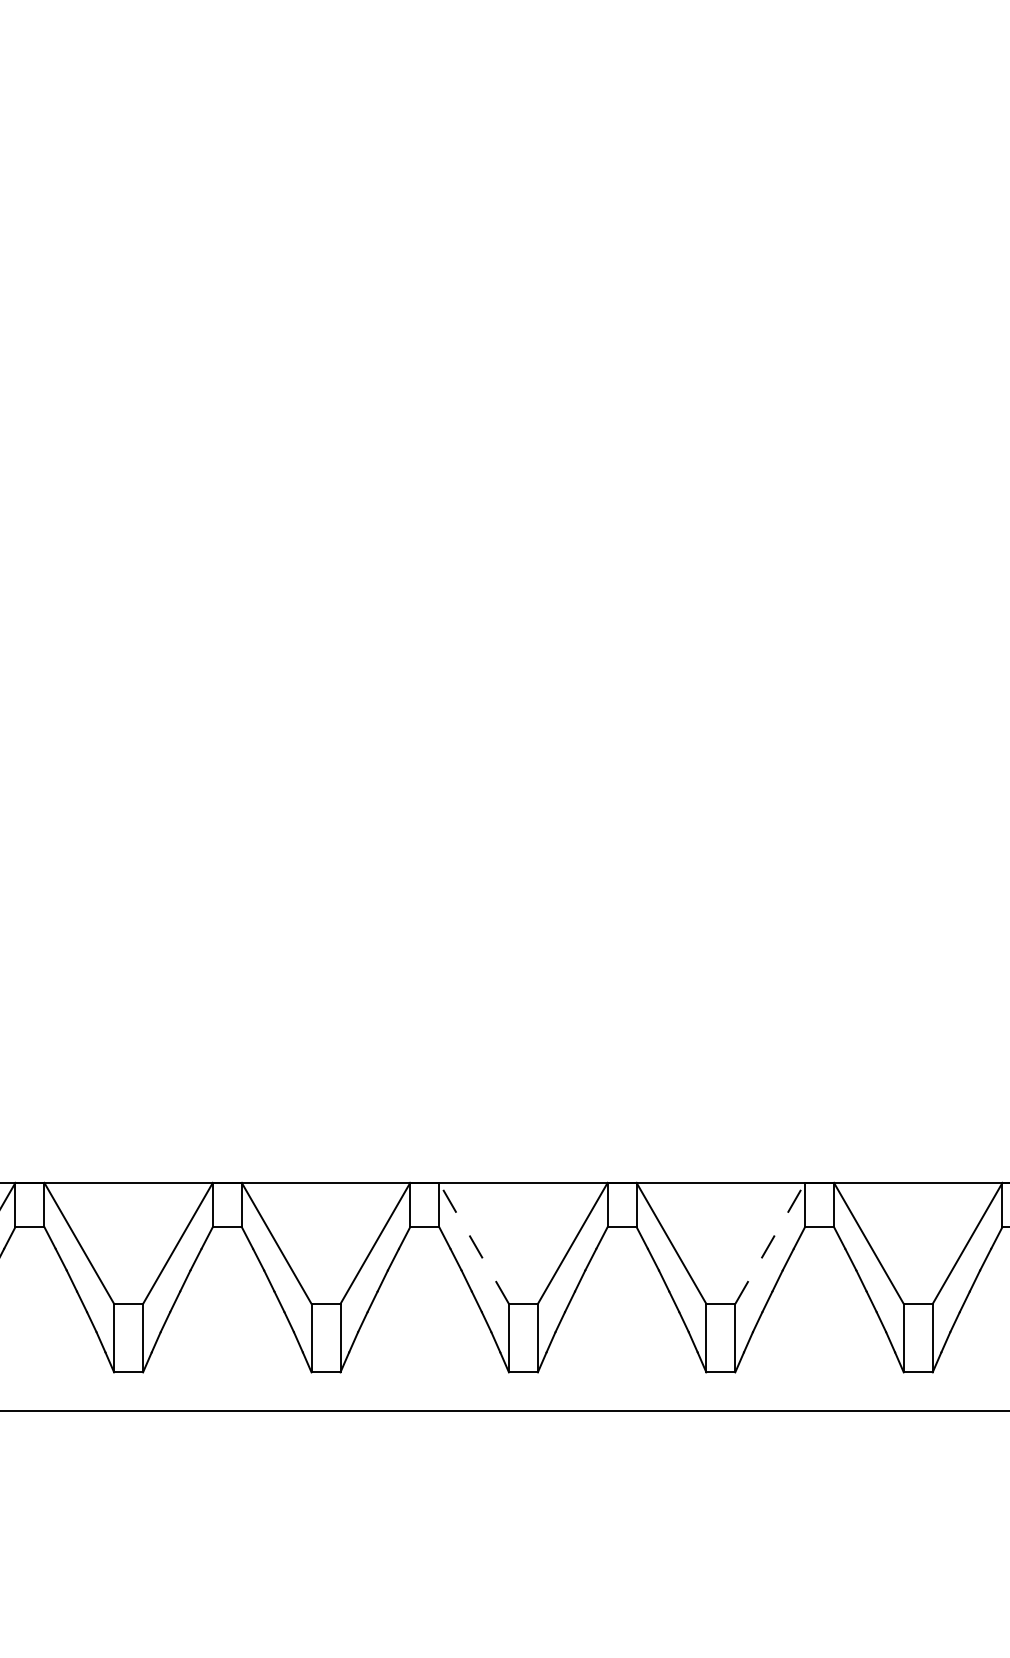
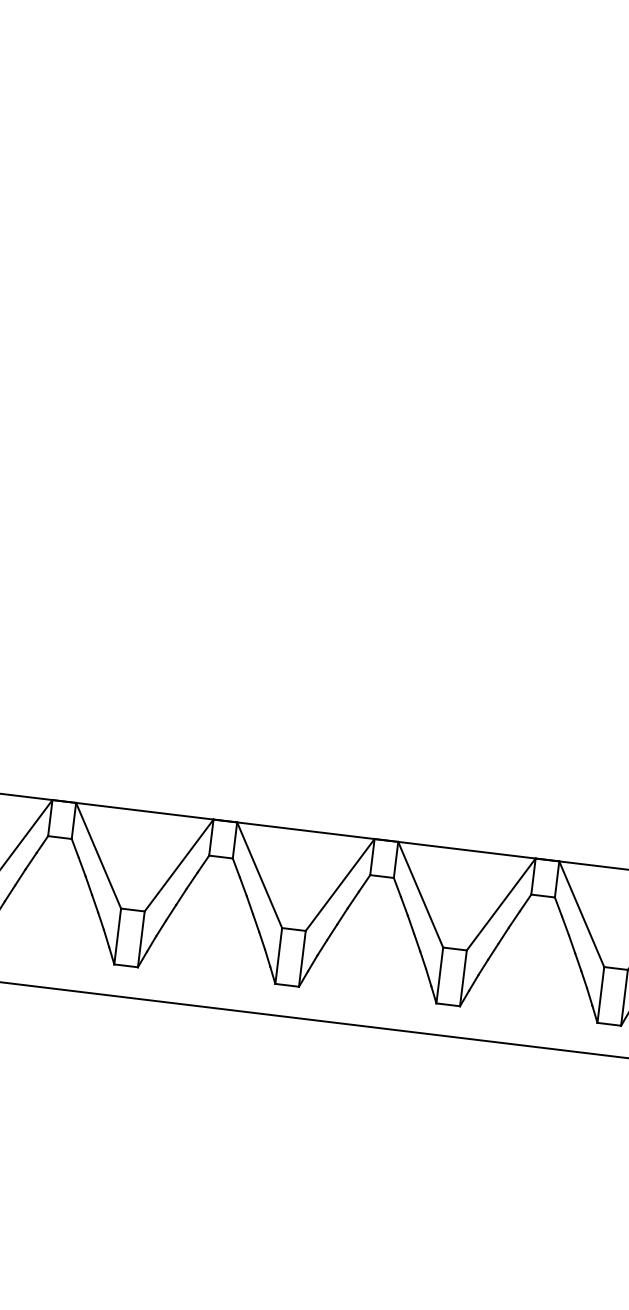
line: (474, 1243) -> (259, 875), dashed -> solid
line: (770, 1243) -> (501, 904), dashed -> solid

